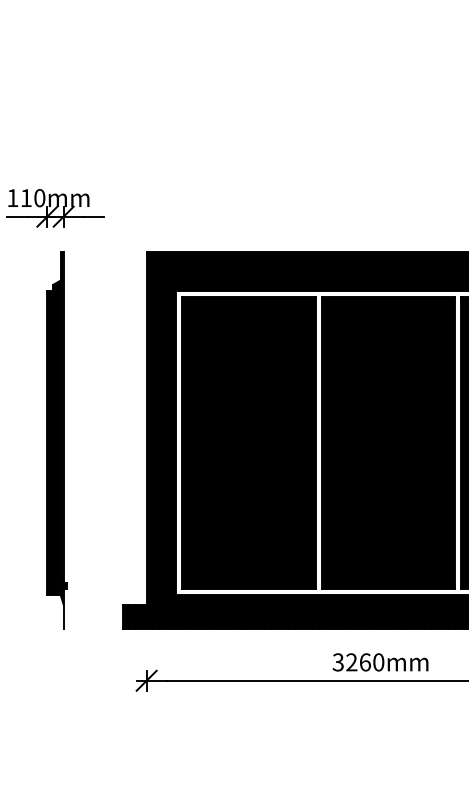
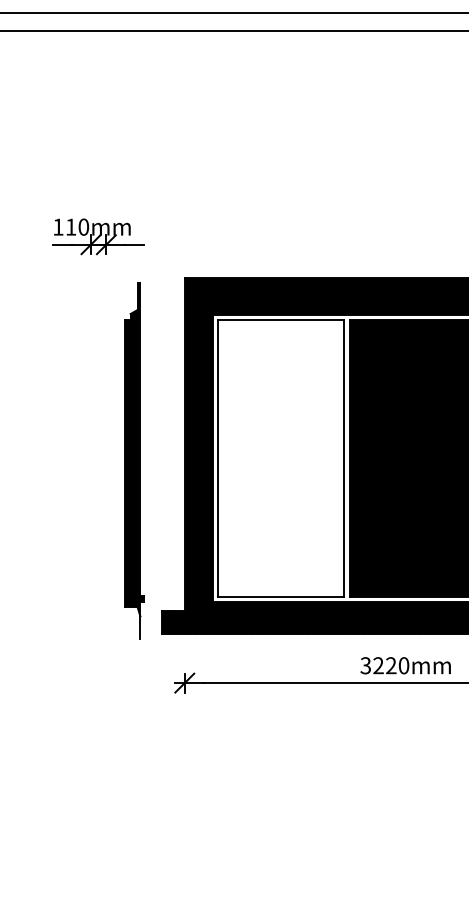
part: (57, 439) -> (134, 460), moved
fill: (249, 443) -> (281, 458), removed
text: (365, 662) -> (391, 665), 3260mm -> 3220mm

